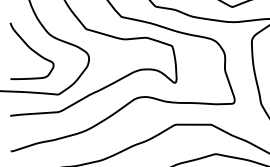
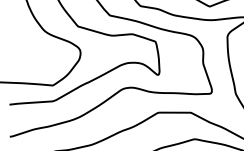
curve: (31, 50) -> (28, 45), removed

